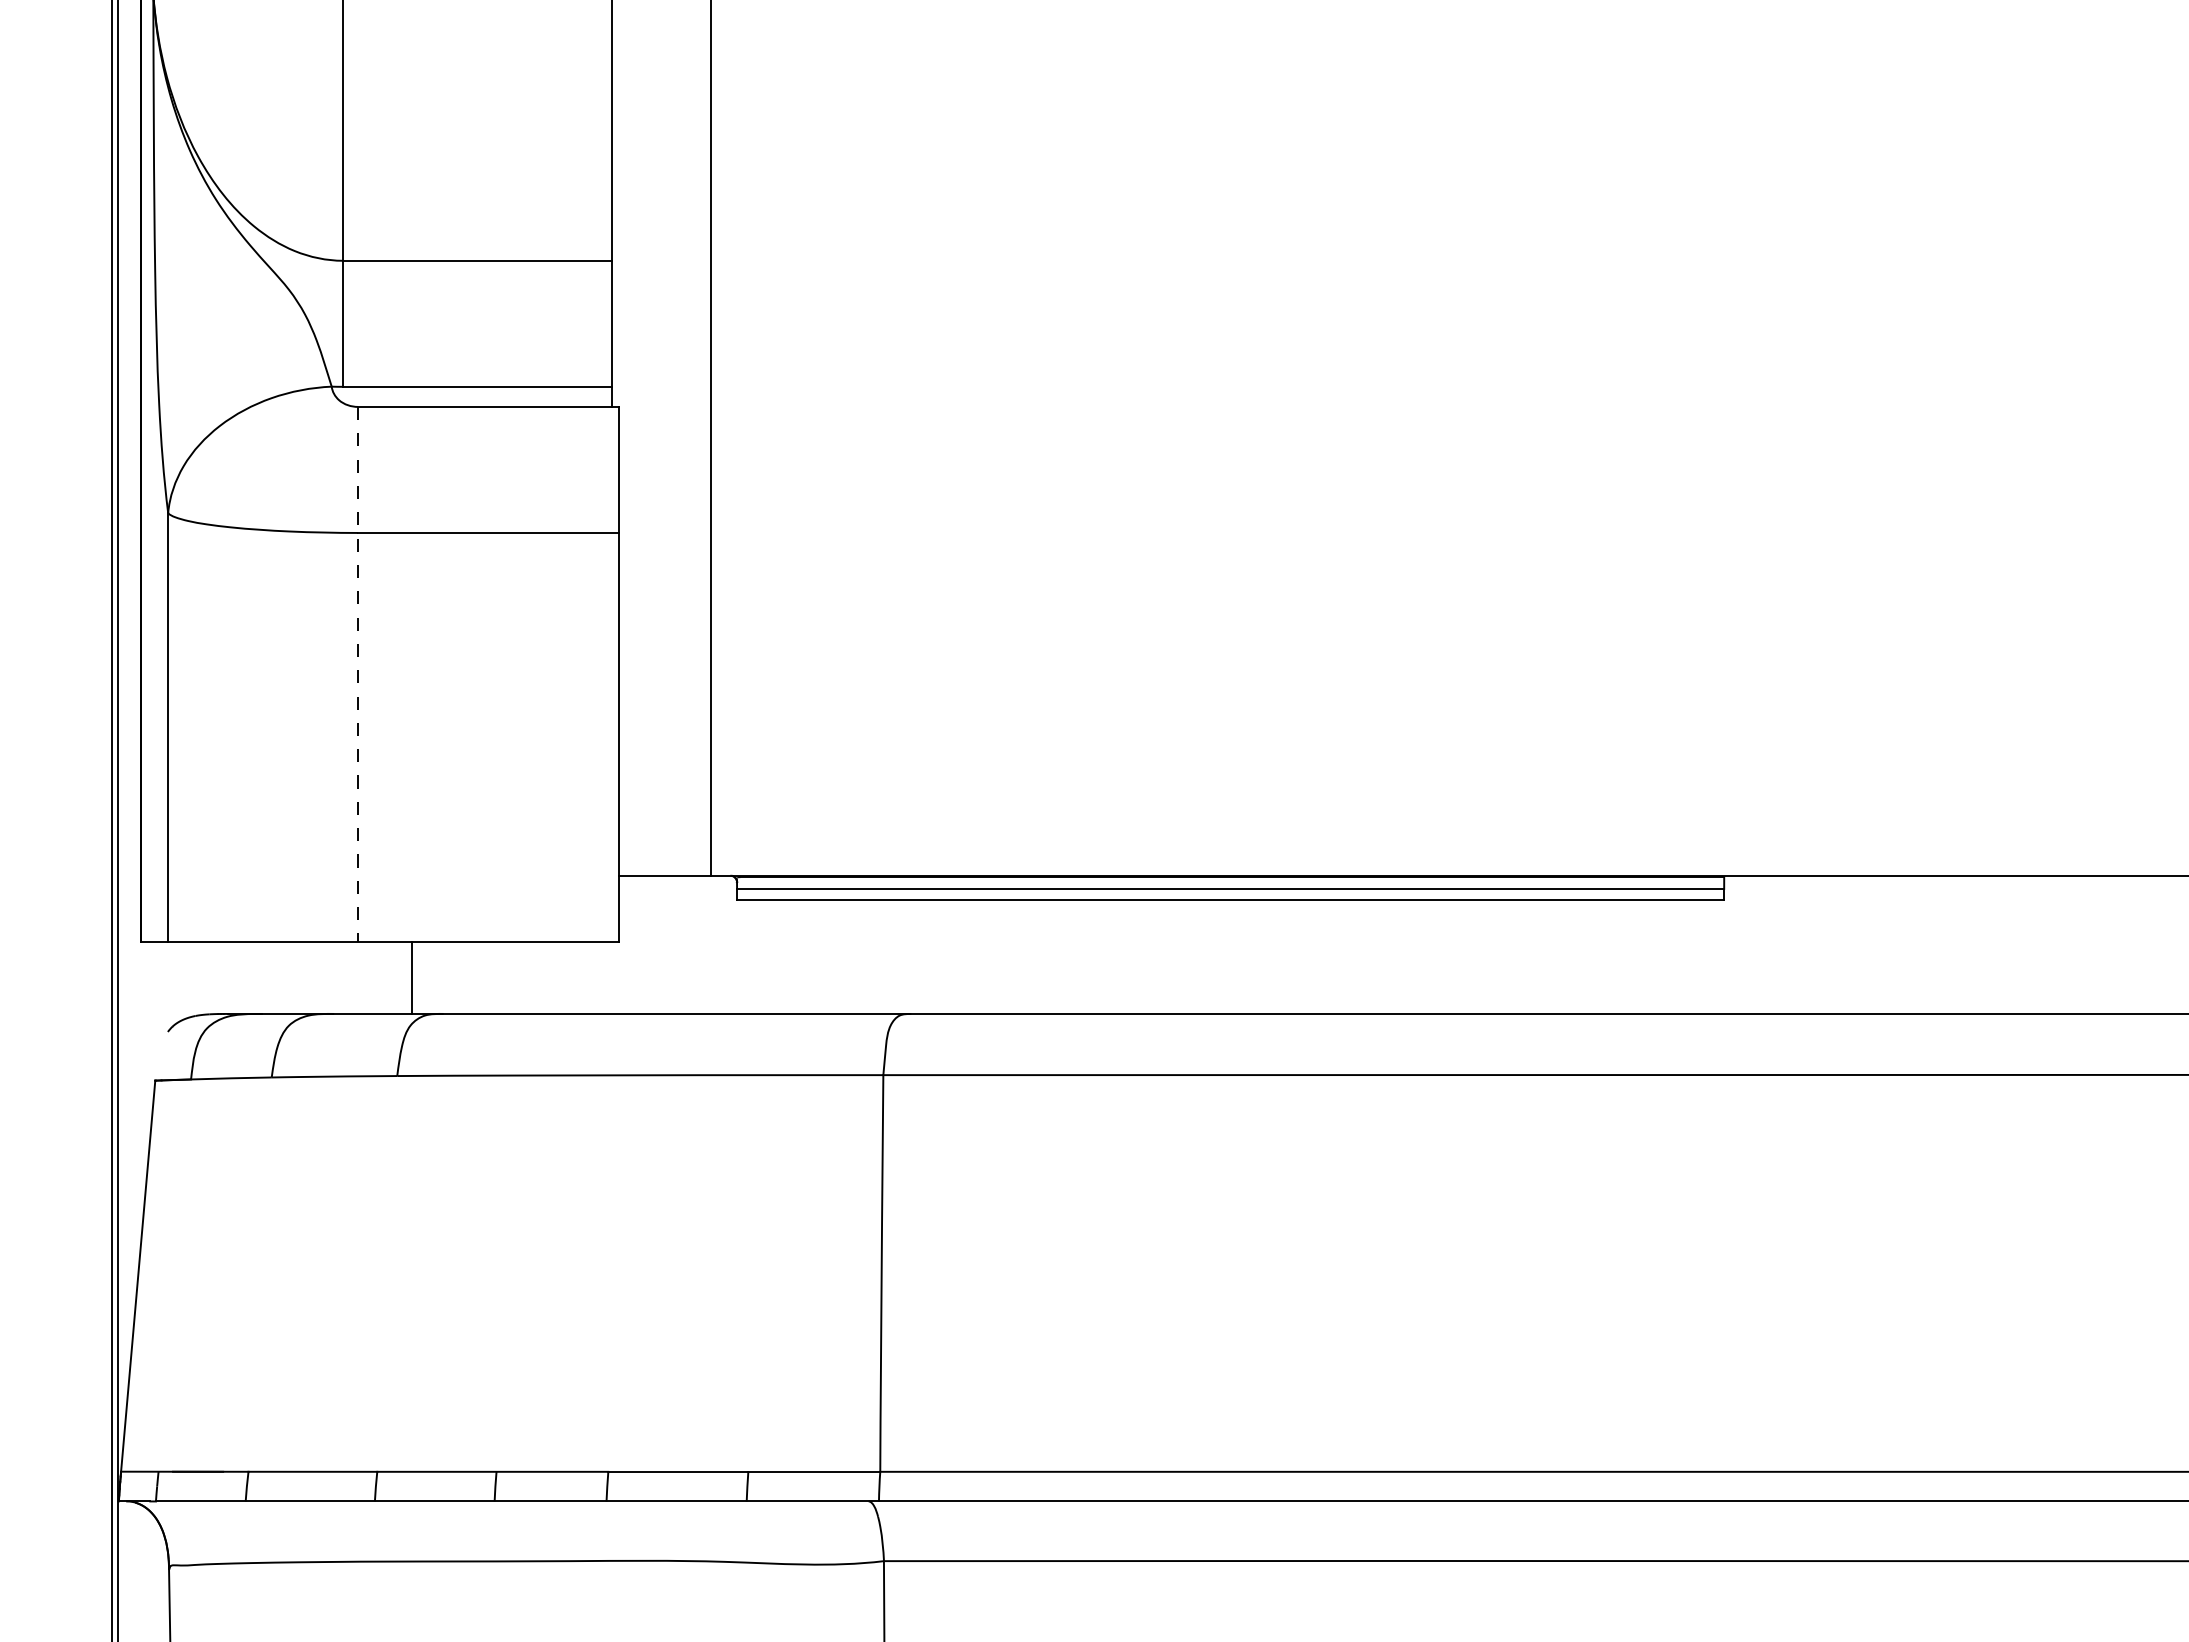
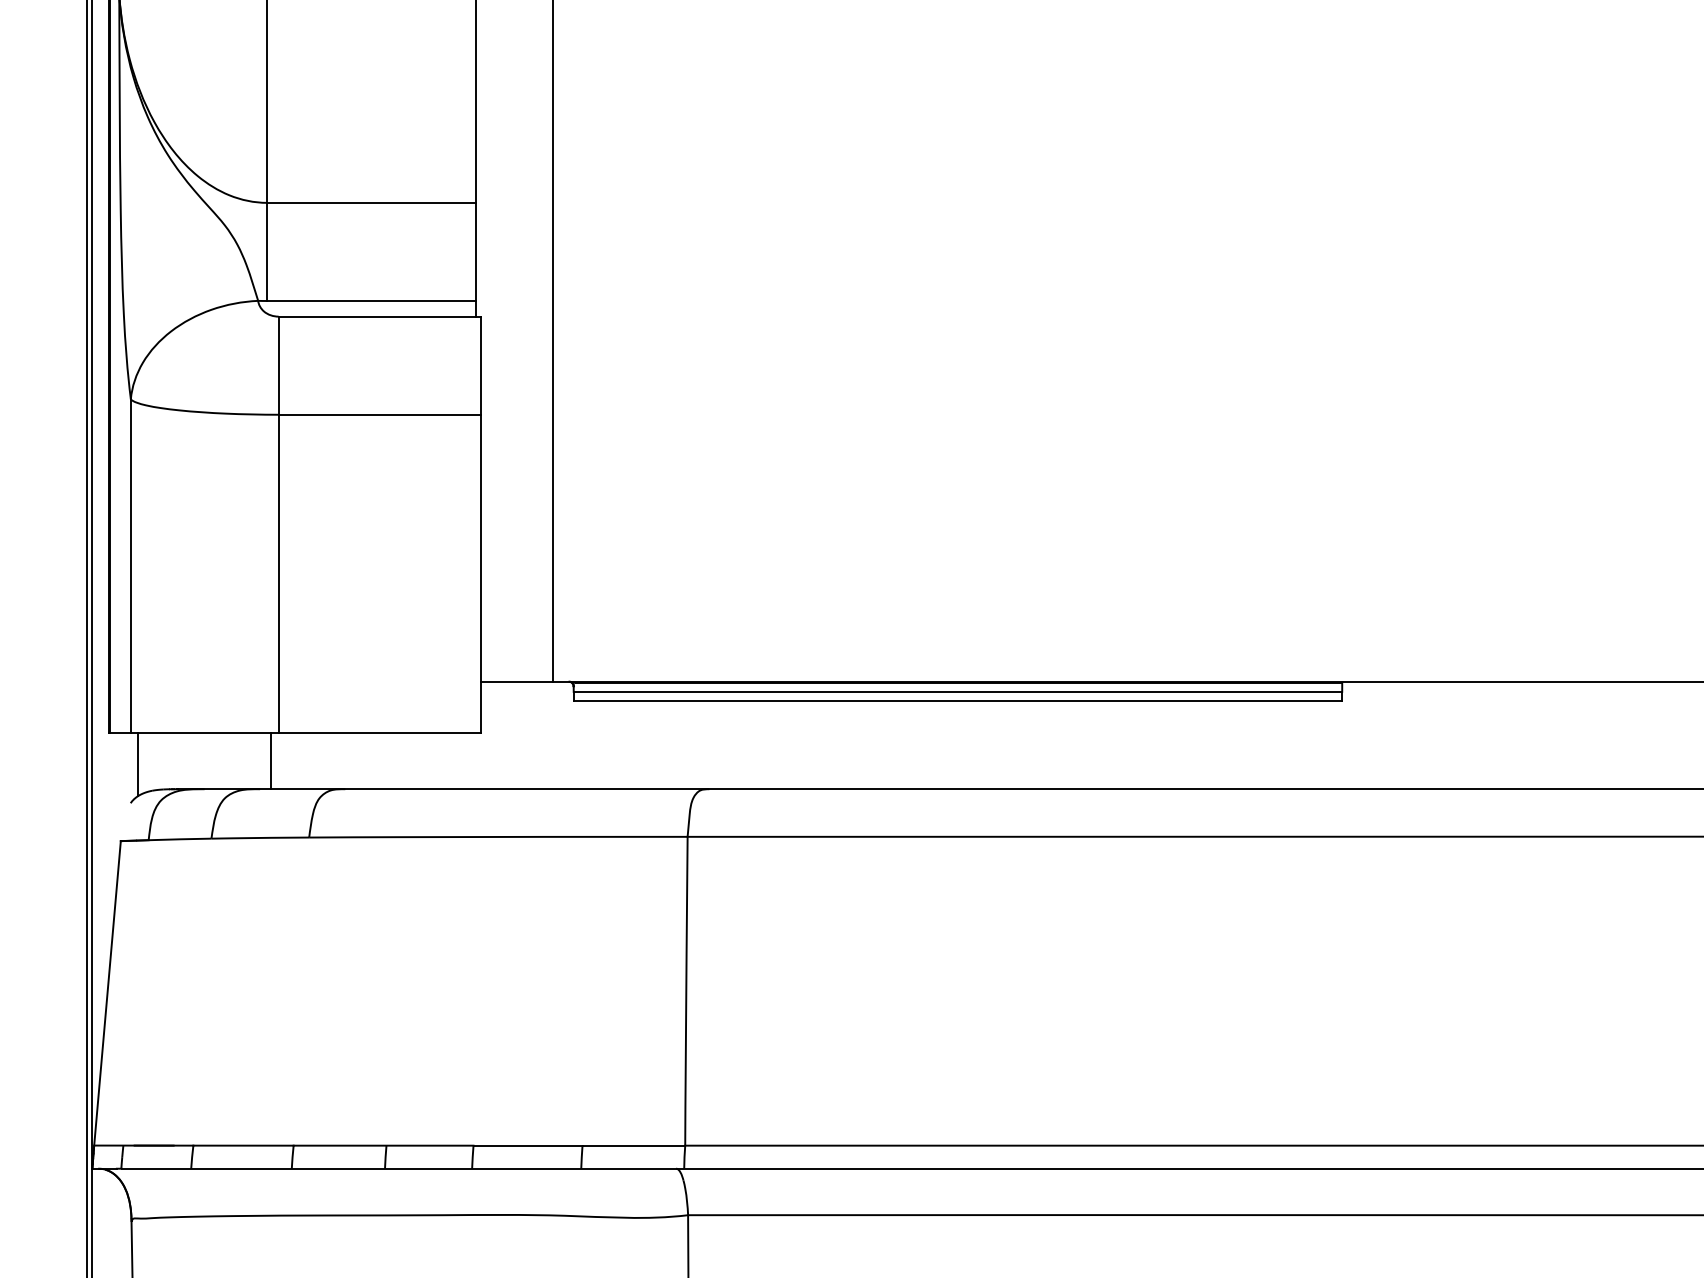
line: (358, 674) -> (279, 524), dashed -> solid
line: (411, 977) -> (271, 760), moved
line: (177, 981) -> (138, 763), added

